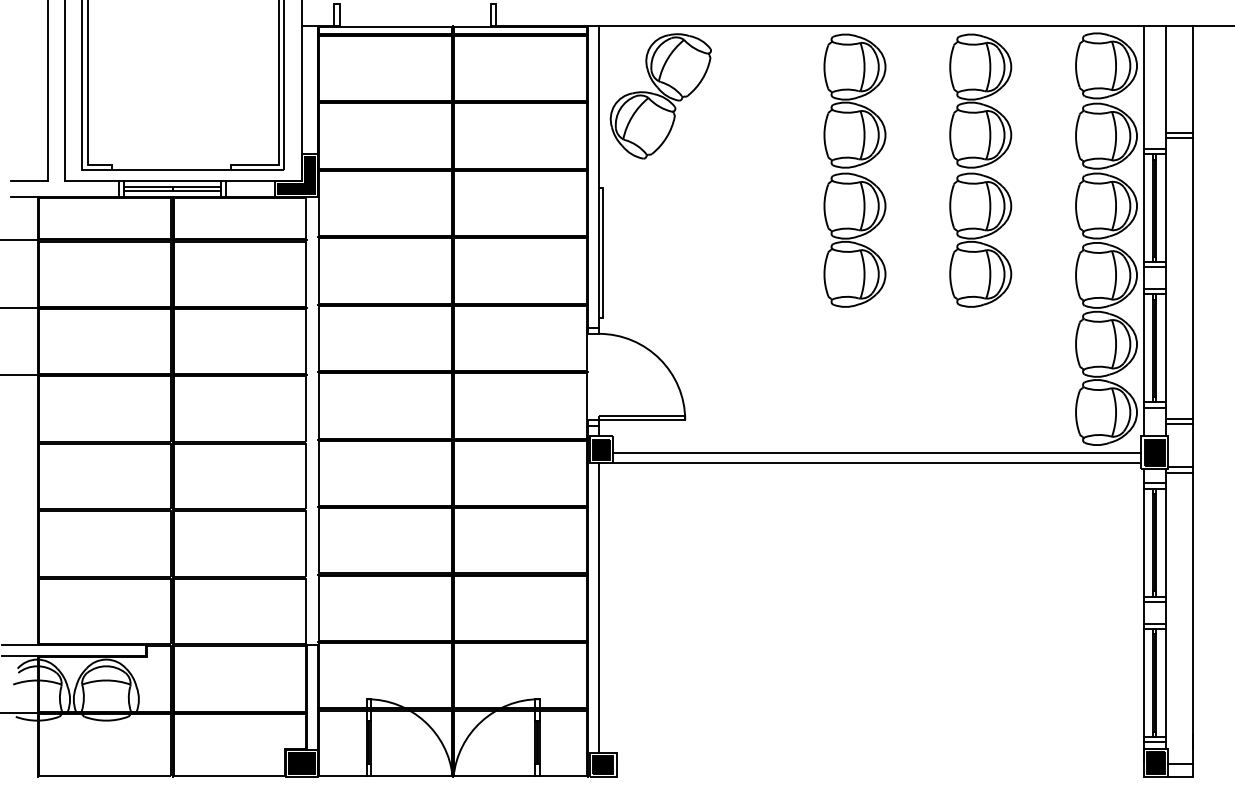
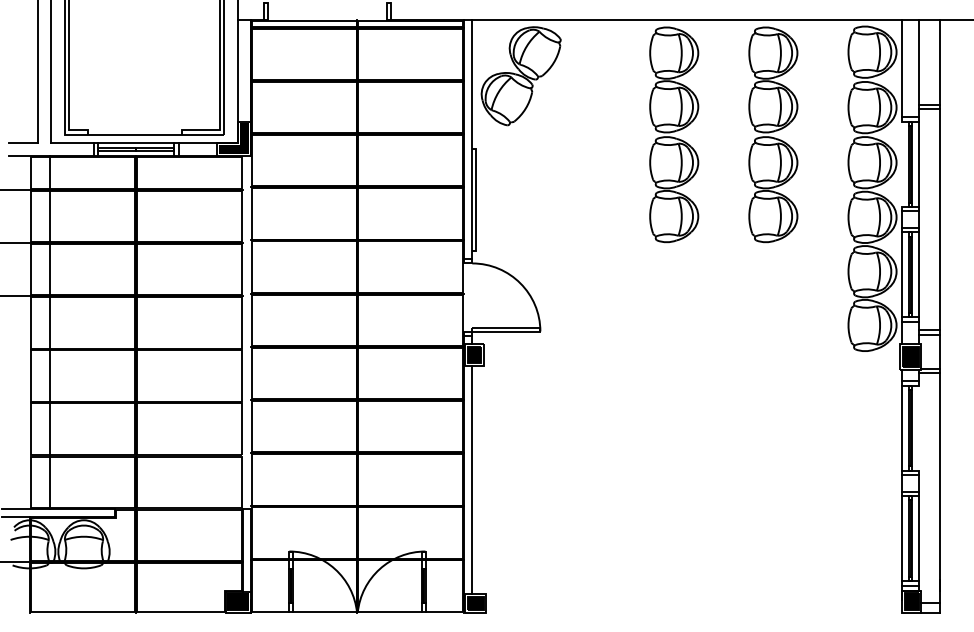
line: (1143, 208) -> (901, 164), removed
line: (37, 421) -> (50, 332), moved
line: (877, 452) -> (691, 356), removed
line: (877, 463) -> (691, 365), removed
line: (1165, 542) -> (919, 427), removed

